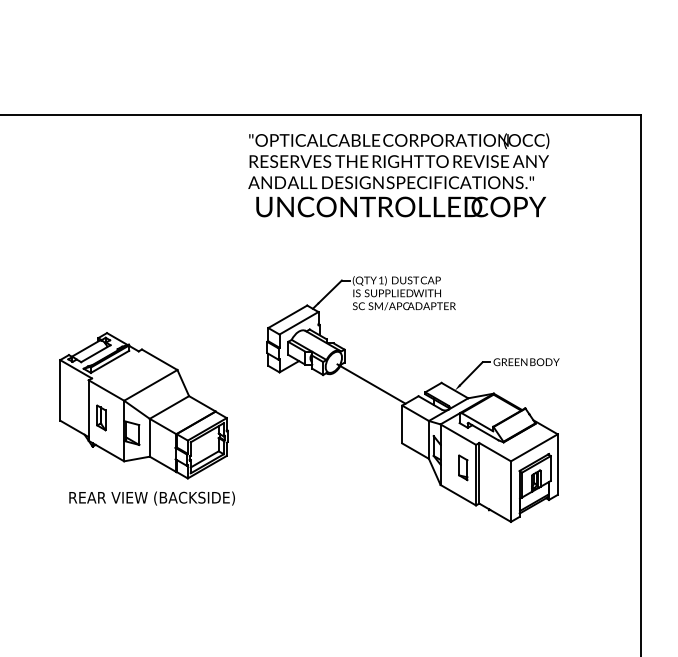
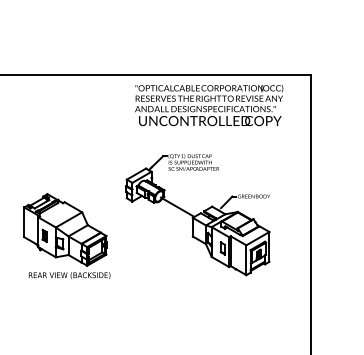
text: (399, 175) -> (209, 105), moved
part: (145, 417) -> (66, 235), moved

